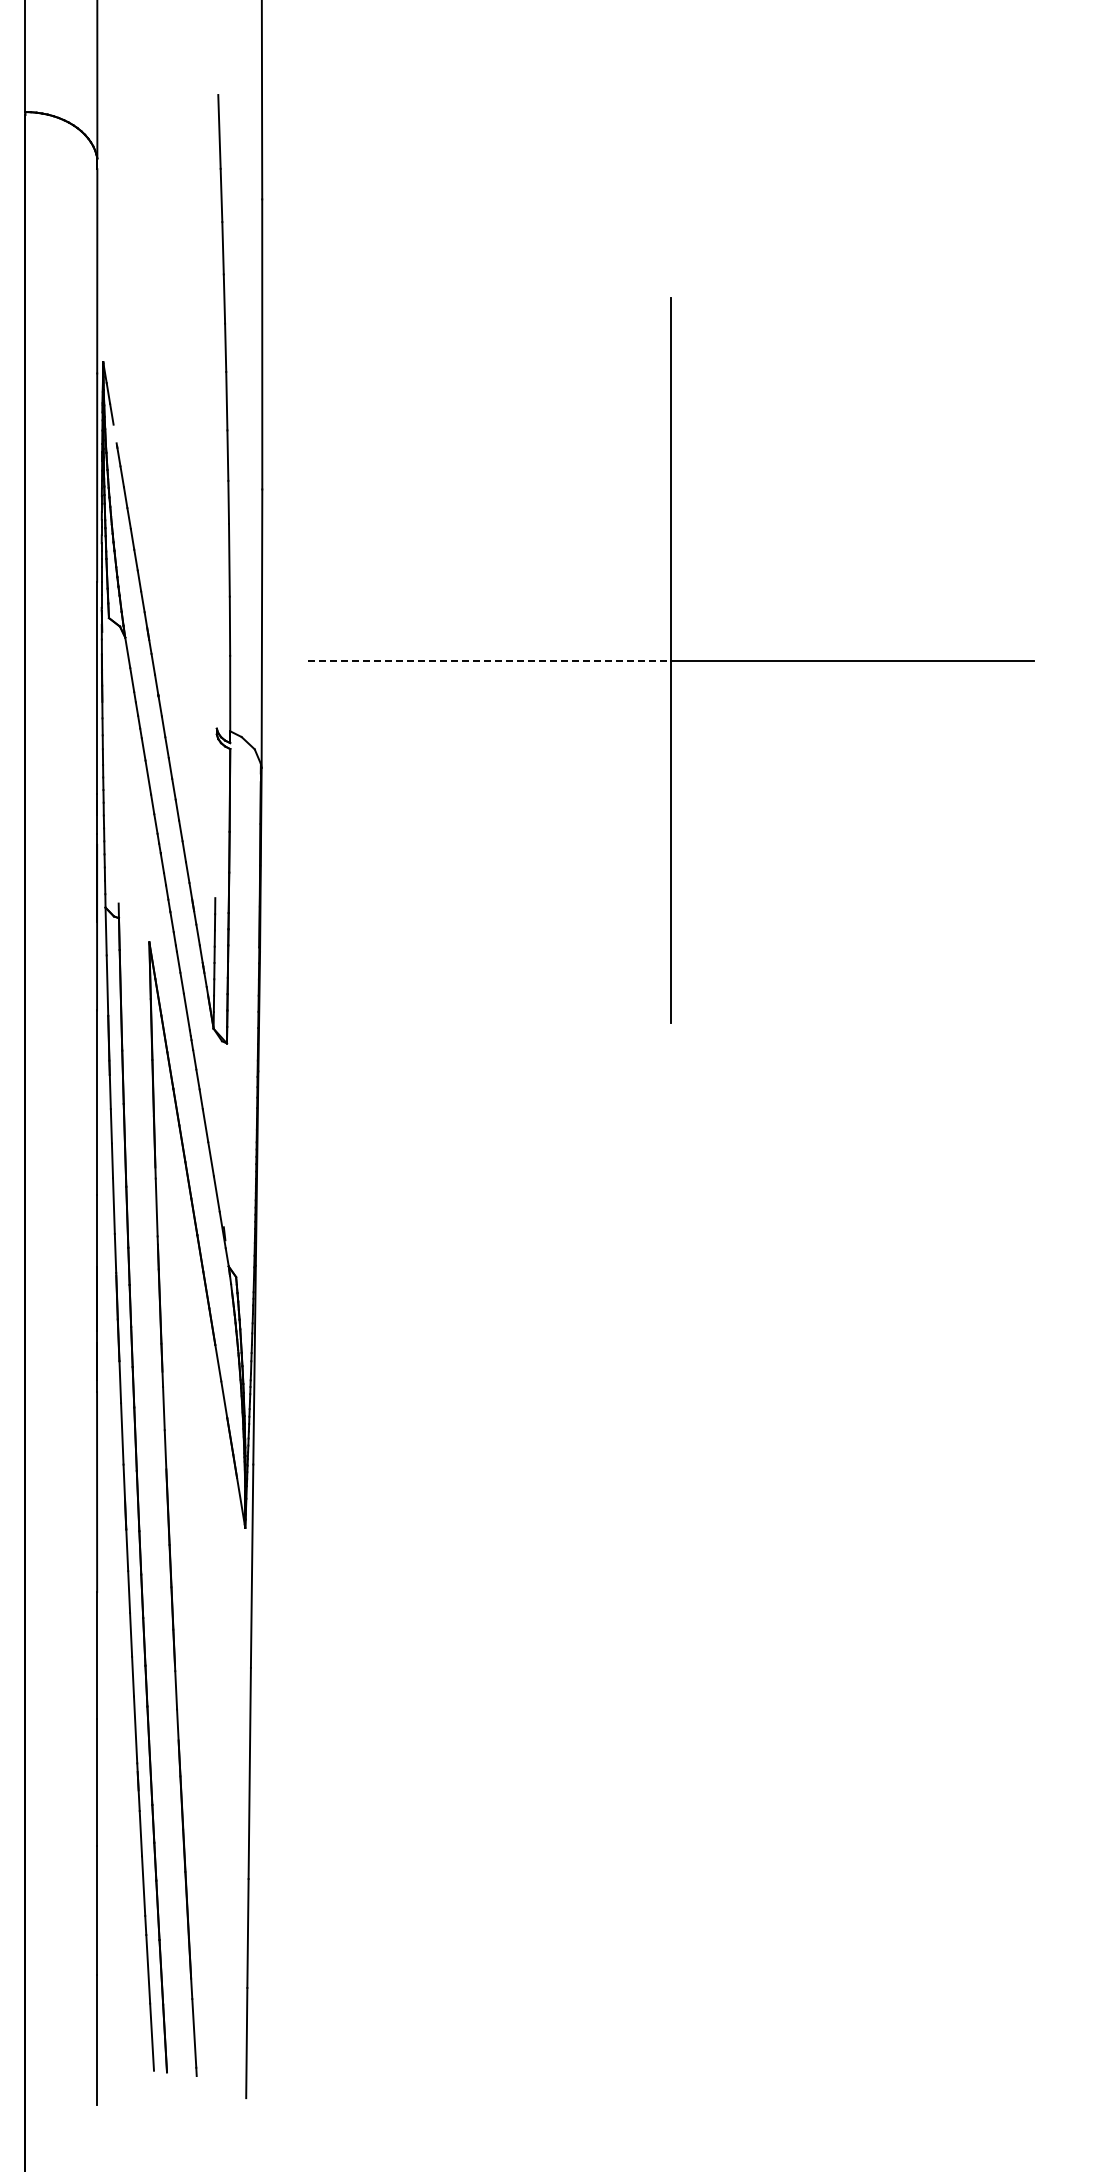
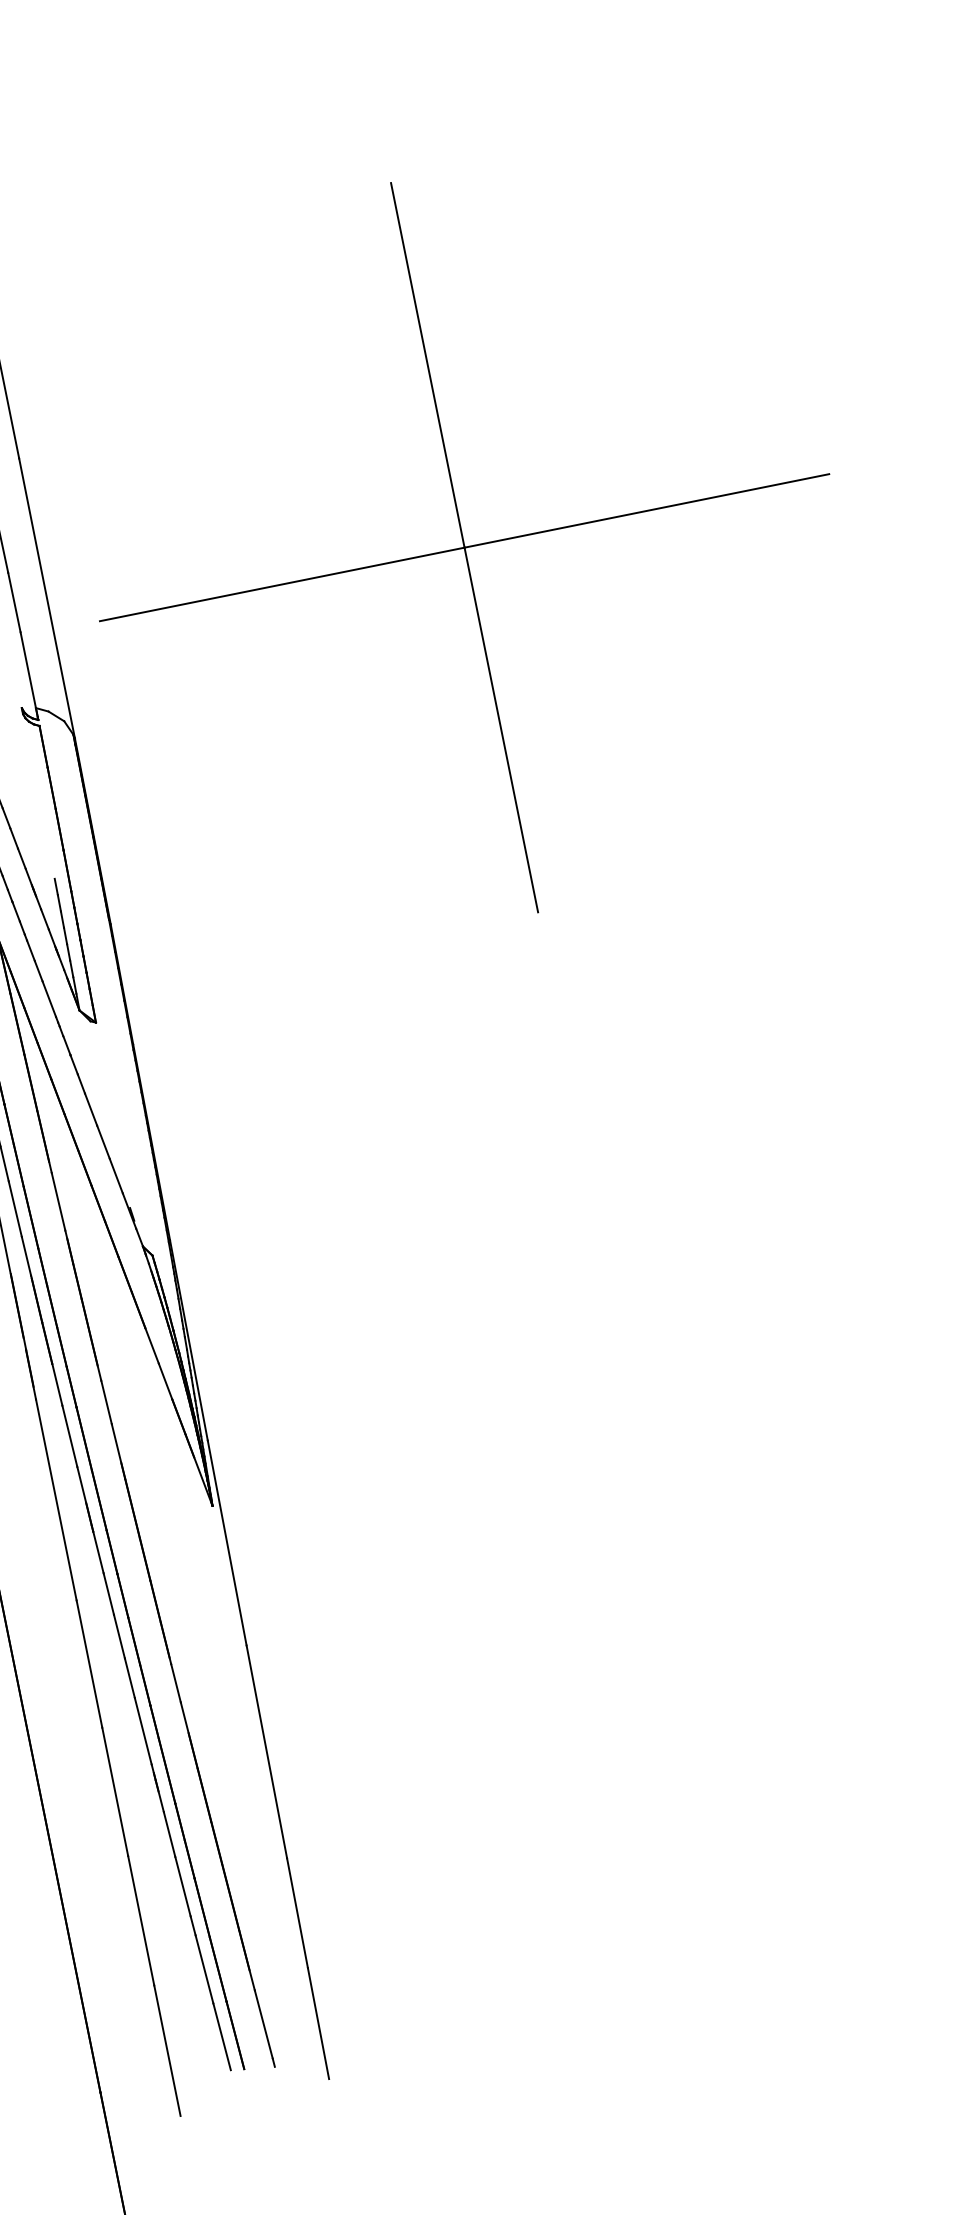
line: (489, 660) -> (282, 584), dashed -> solid

